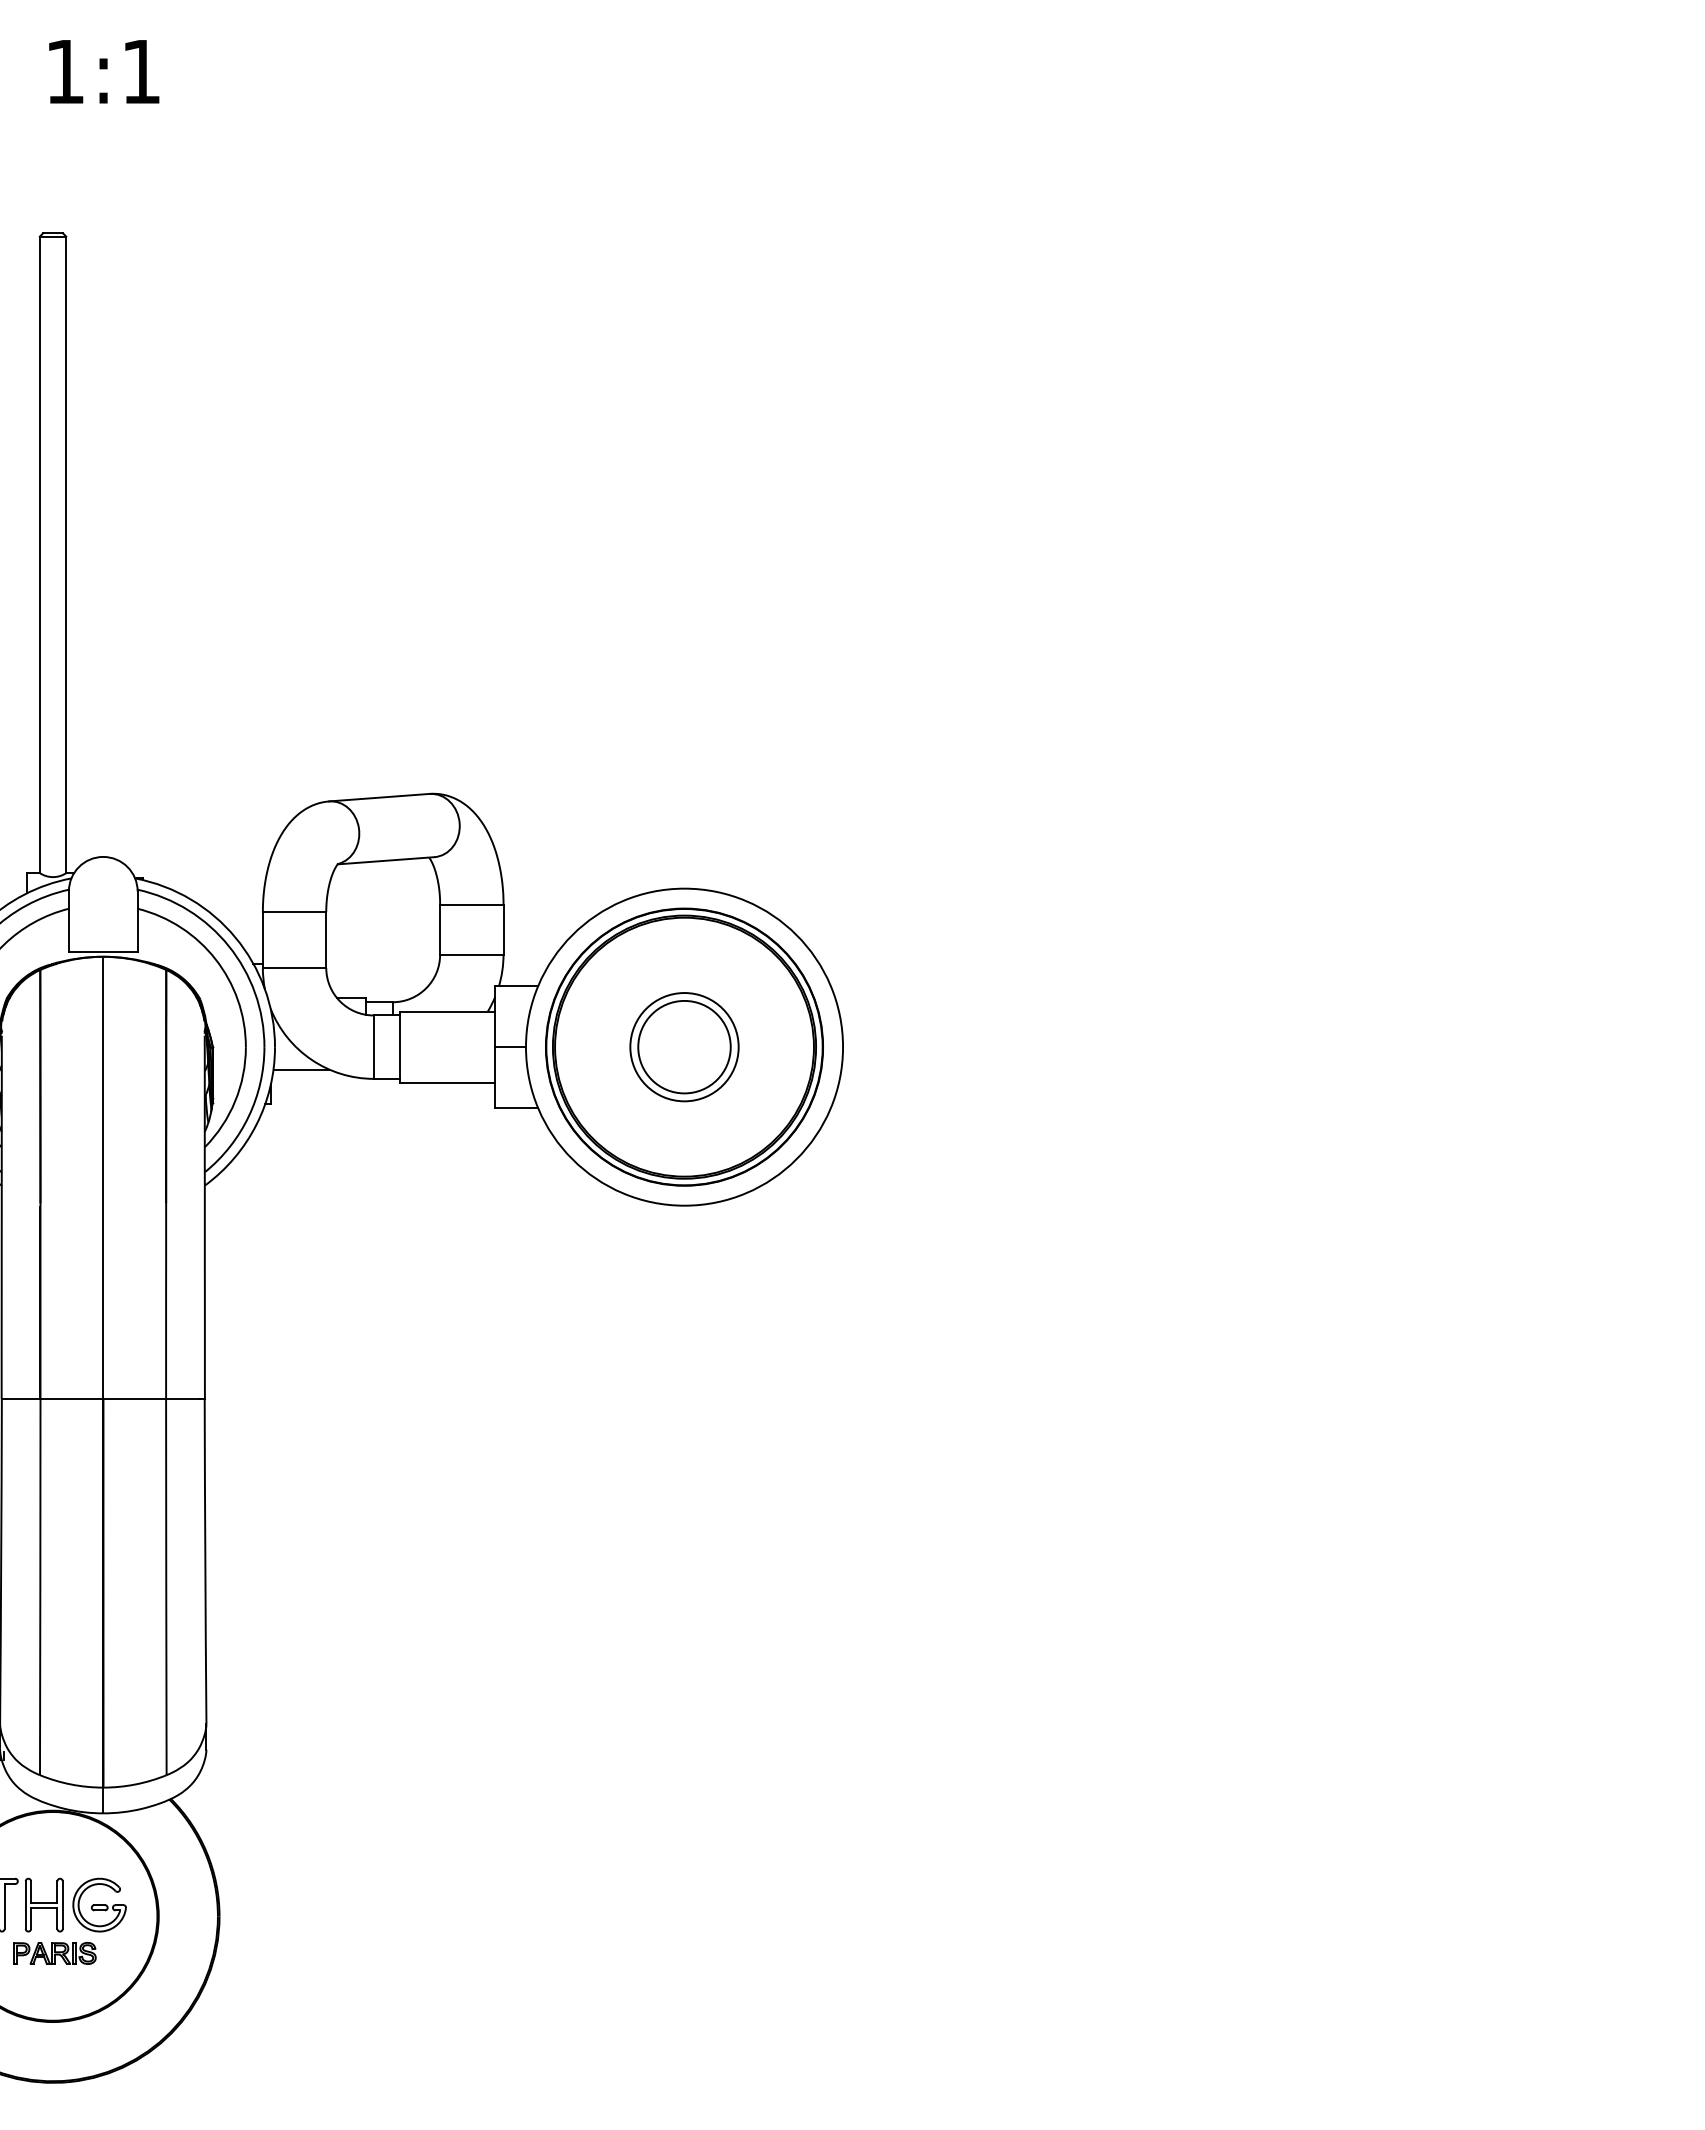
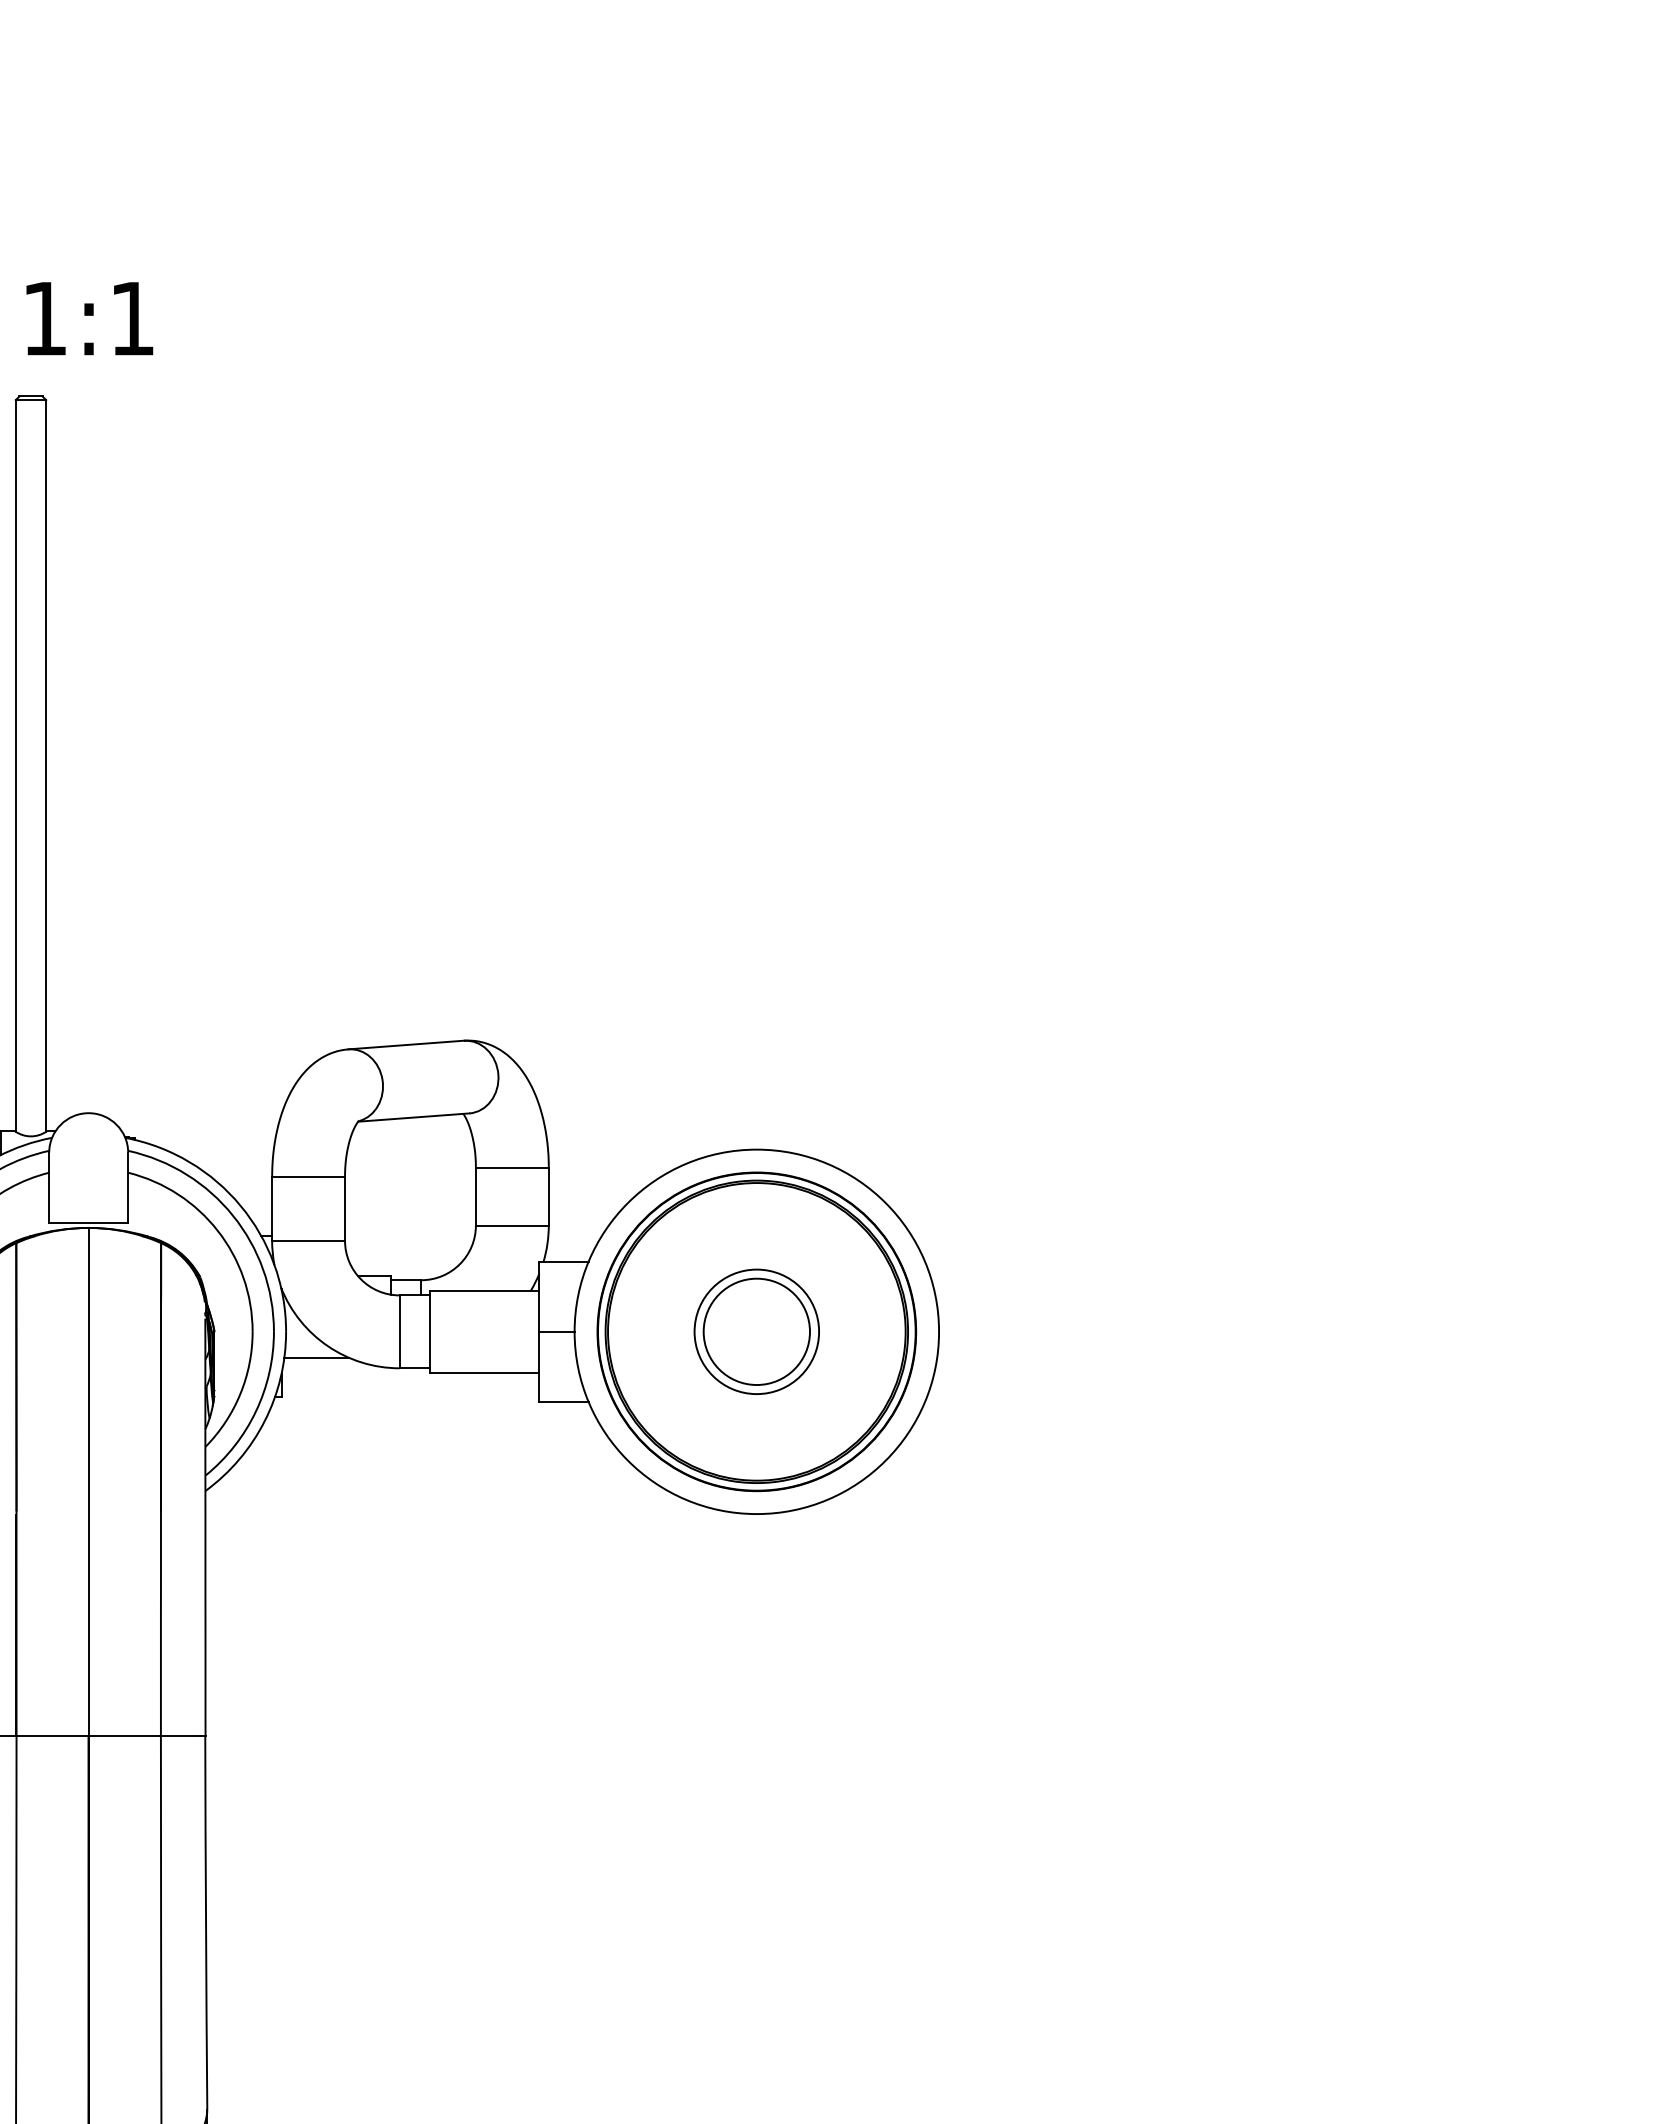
text: (104, 71) -> (90, 318), moved

